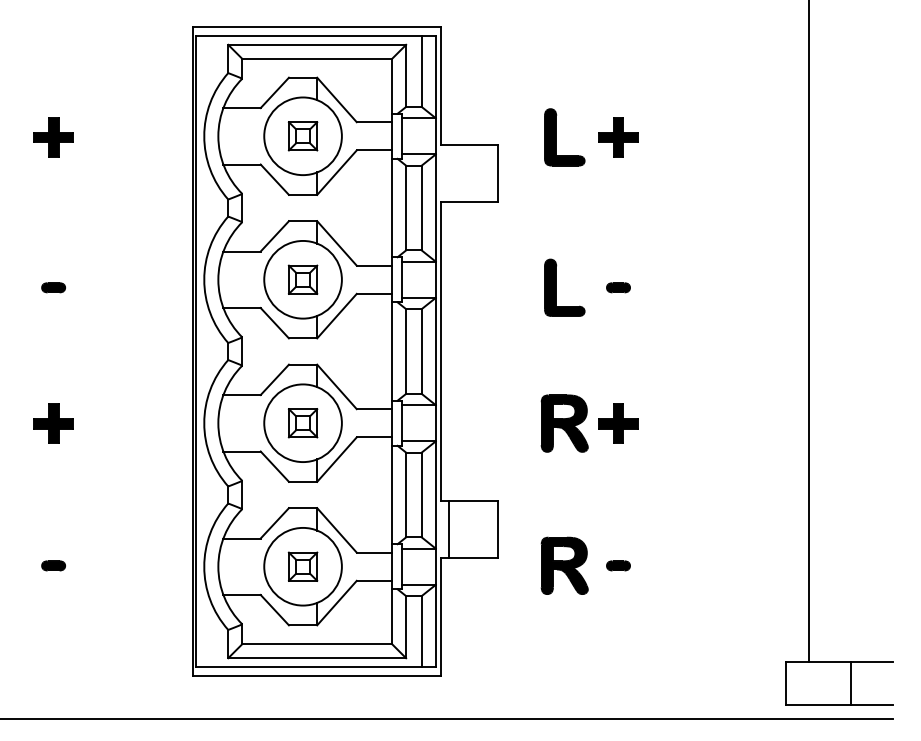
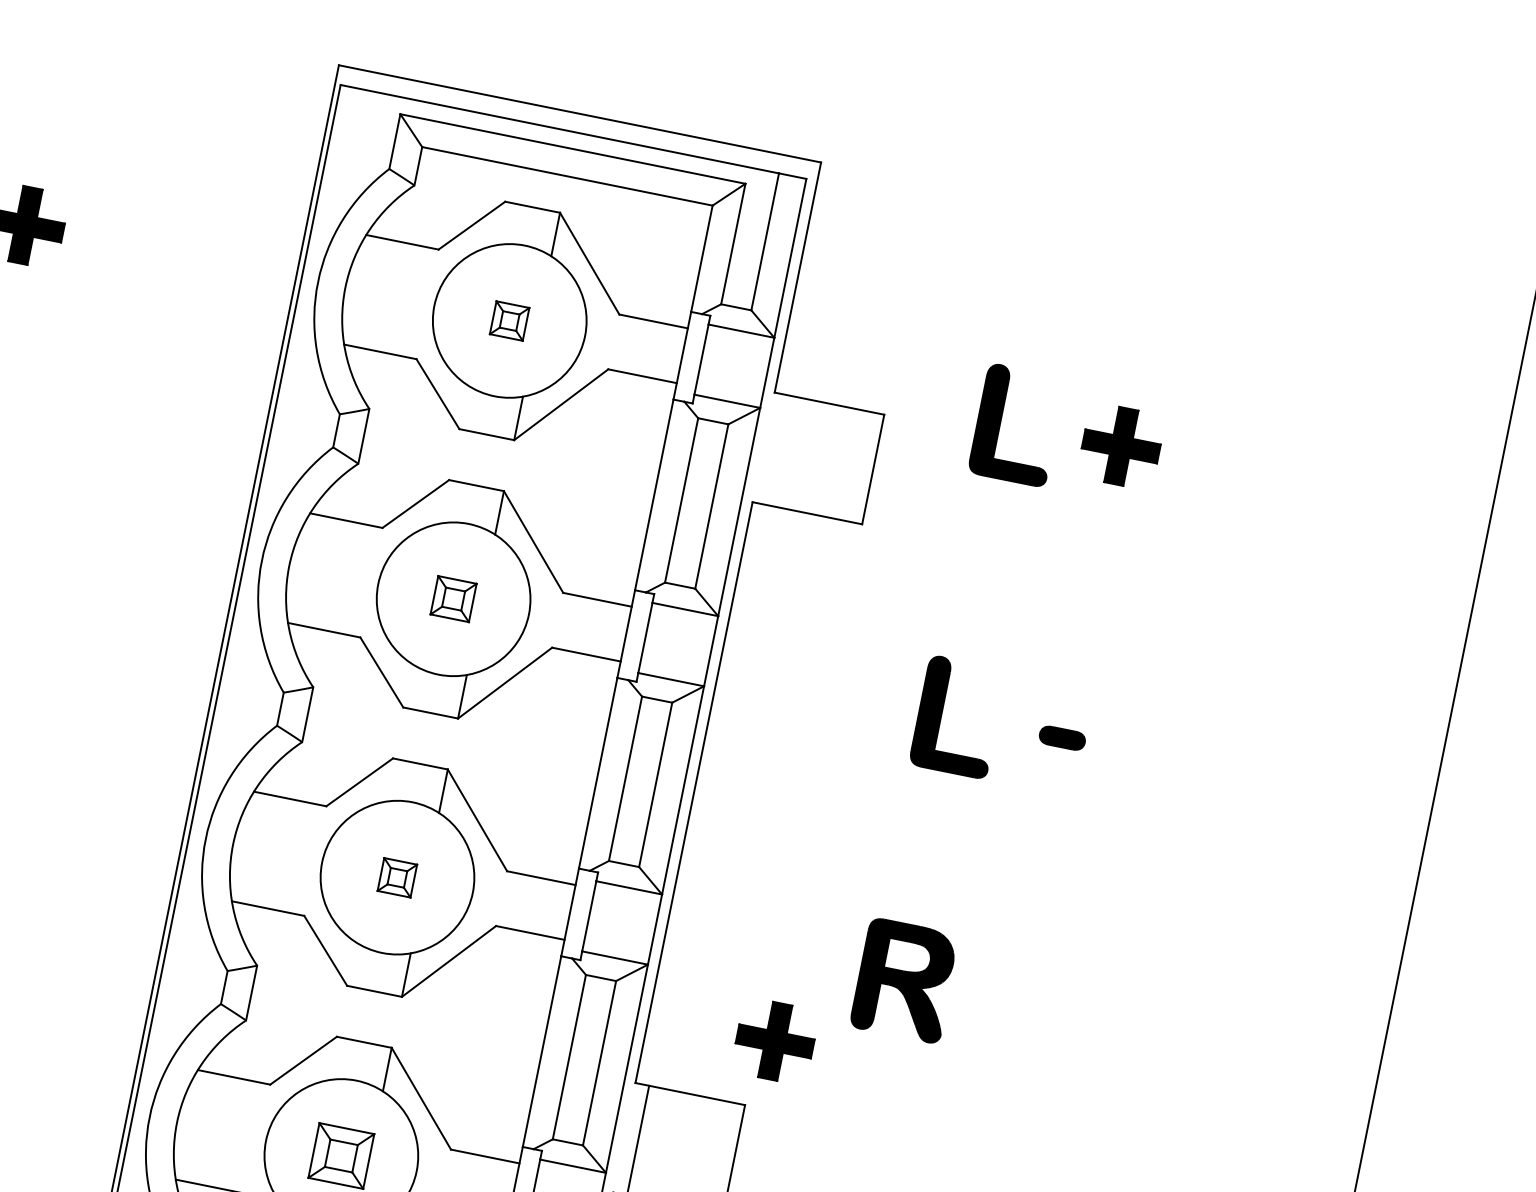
part: (302, 136) -> (508, 321), size x0.6
part: (302, 279) -> (452, 598), size x0.7
part: (302, 423) -> (396, 877), size x0.6
part: (618, 423) -> (775, 1041), moved

